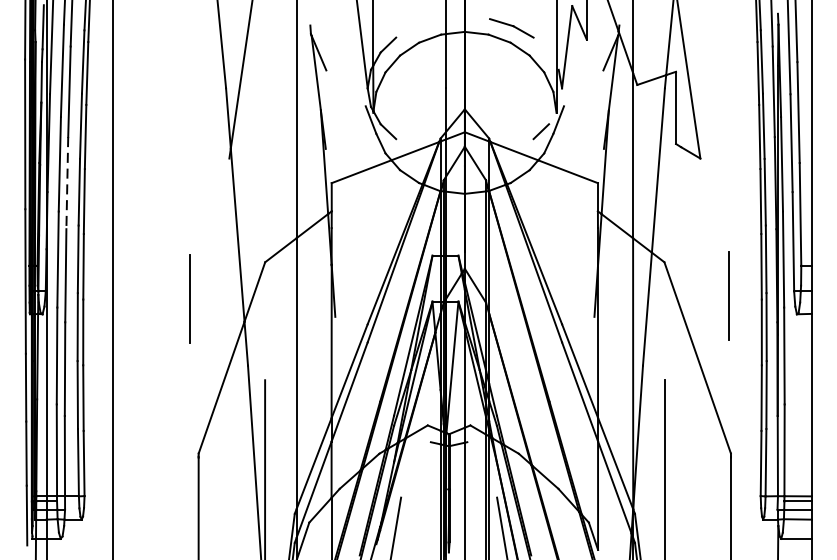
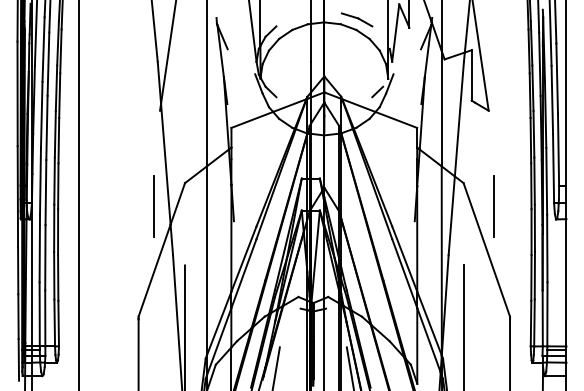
line: (66, 183) -> (46, 128), dashed -> solid
line: (727, 295) -> (493, 206), moved
line: (188, 298) -> (153, 206), moved

